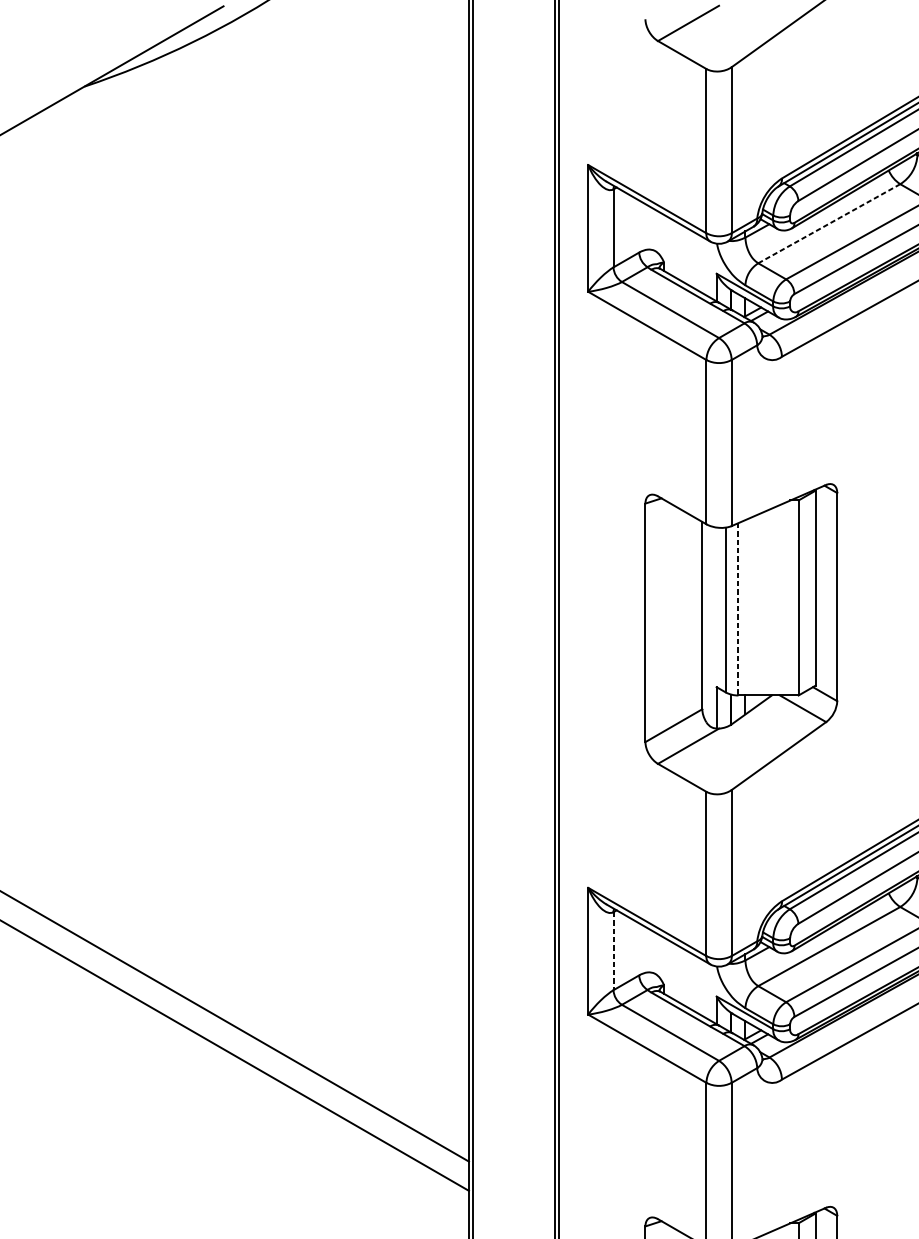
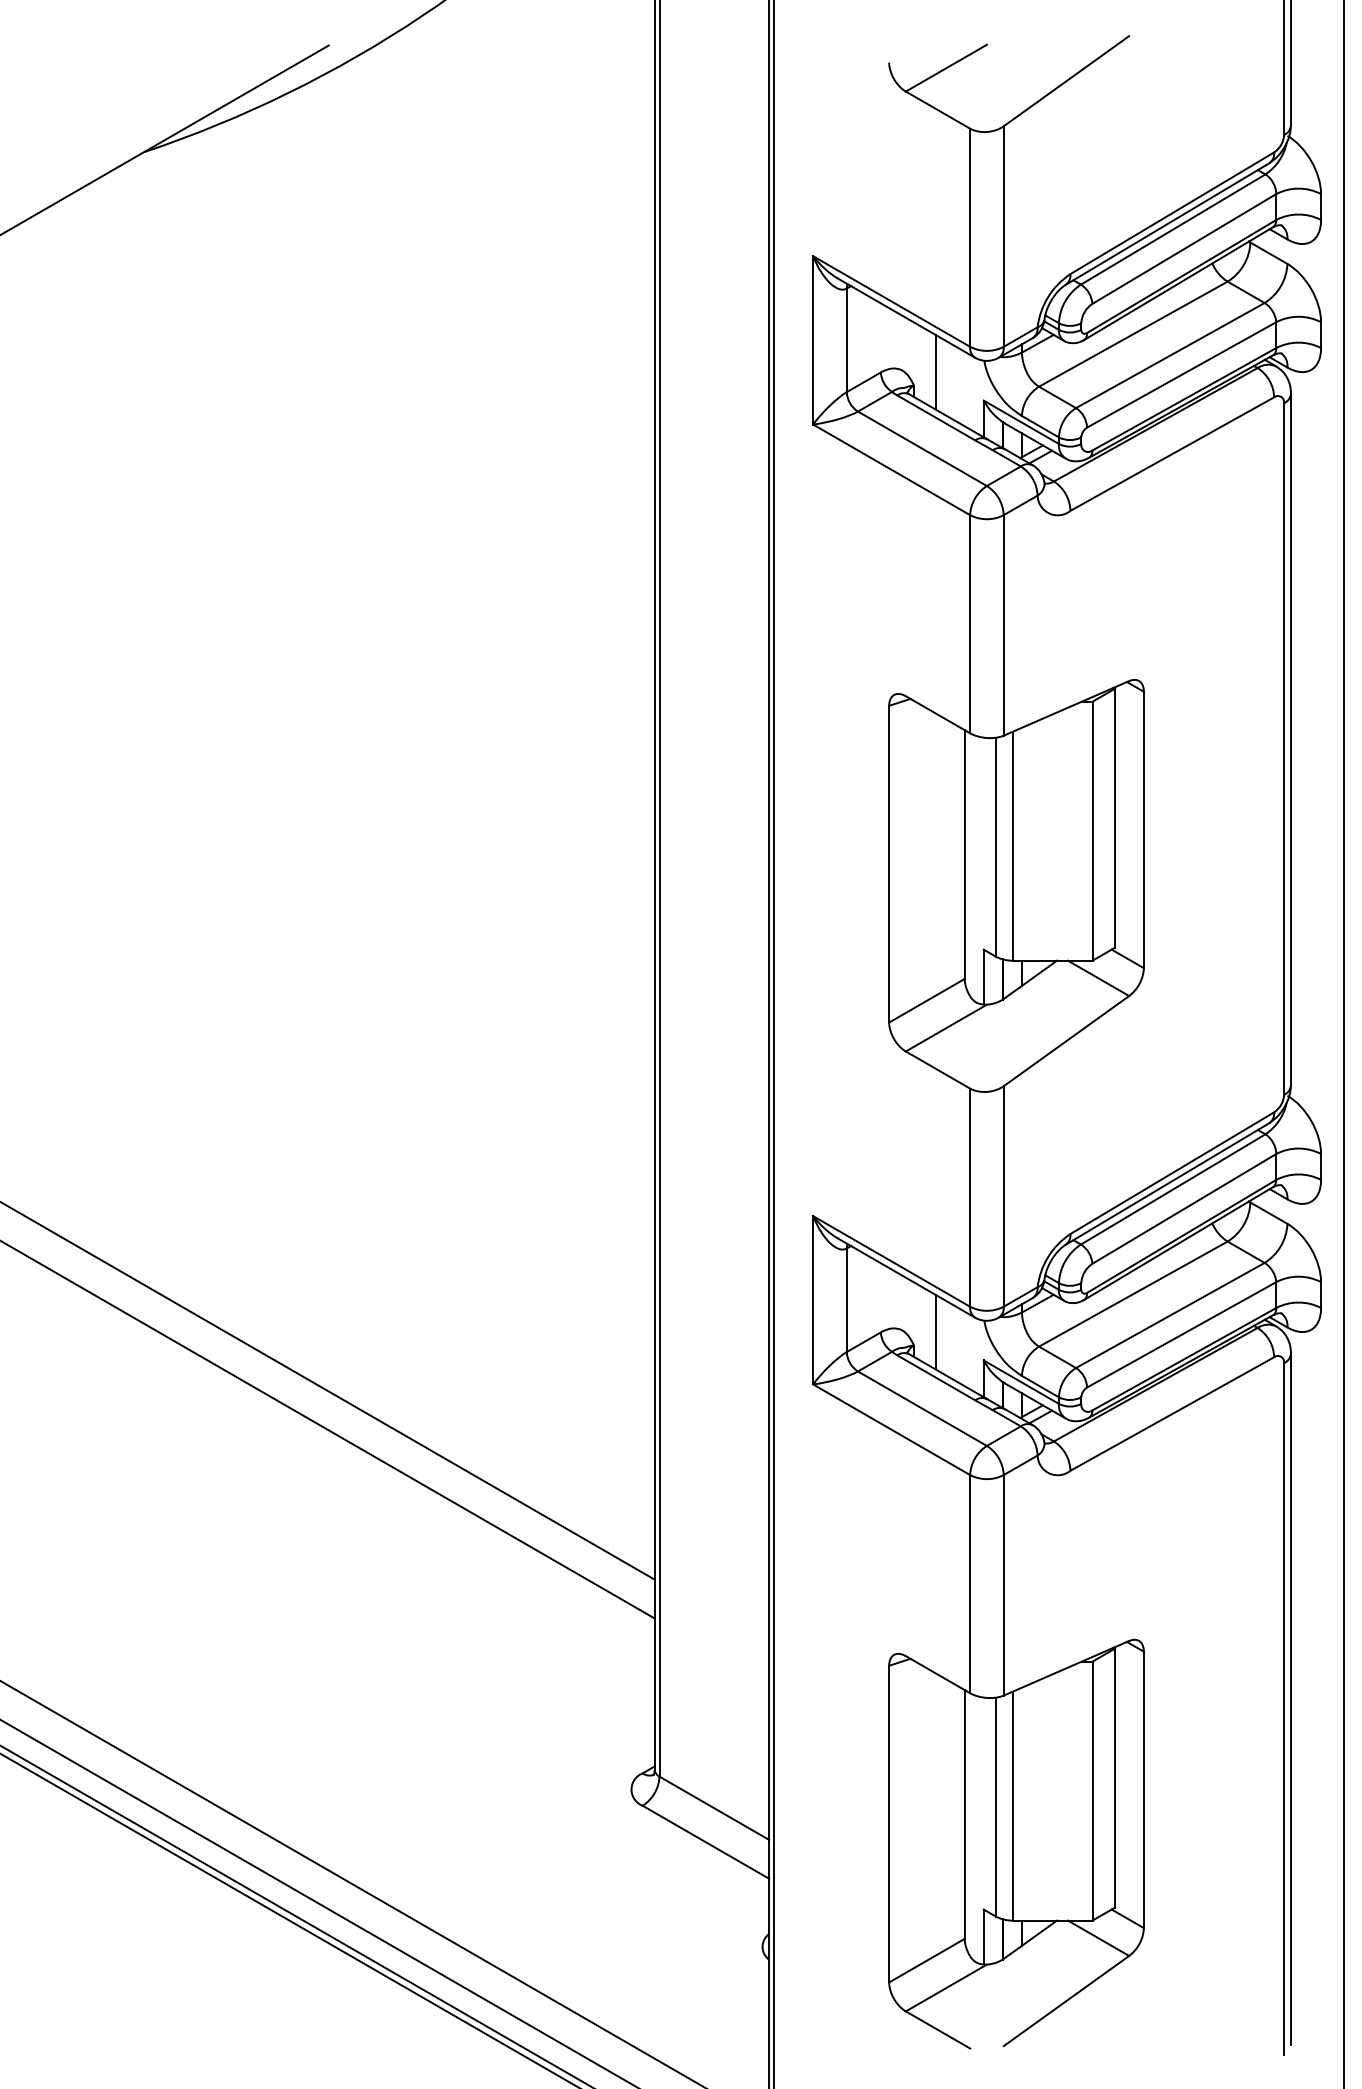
line: (829, 223) -> (1133, 334), dashed -> solid
line: (680, 251) -> (935, 371), added
line: (738, 609) -> (1012, 846), dashed -> solid
line: (613, 951) -> (846, 1300), dashed -> solid
line: (680, 974) -> (935, 1331), added

